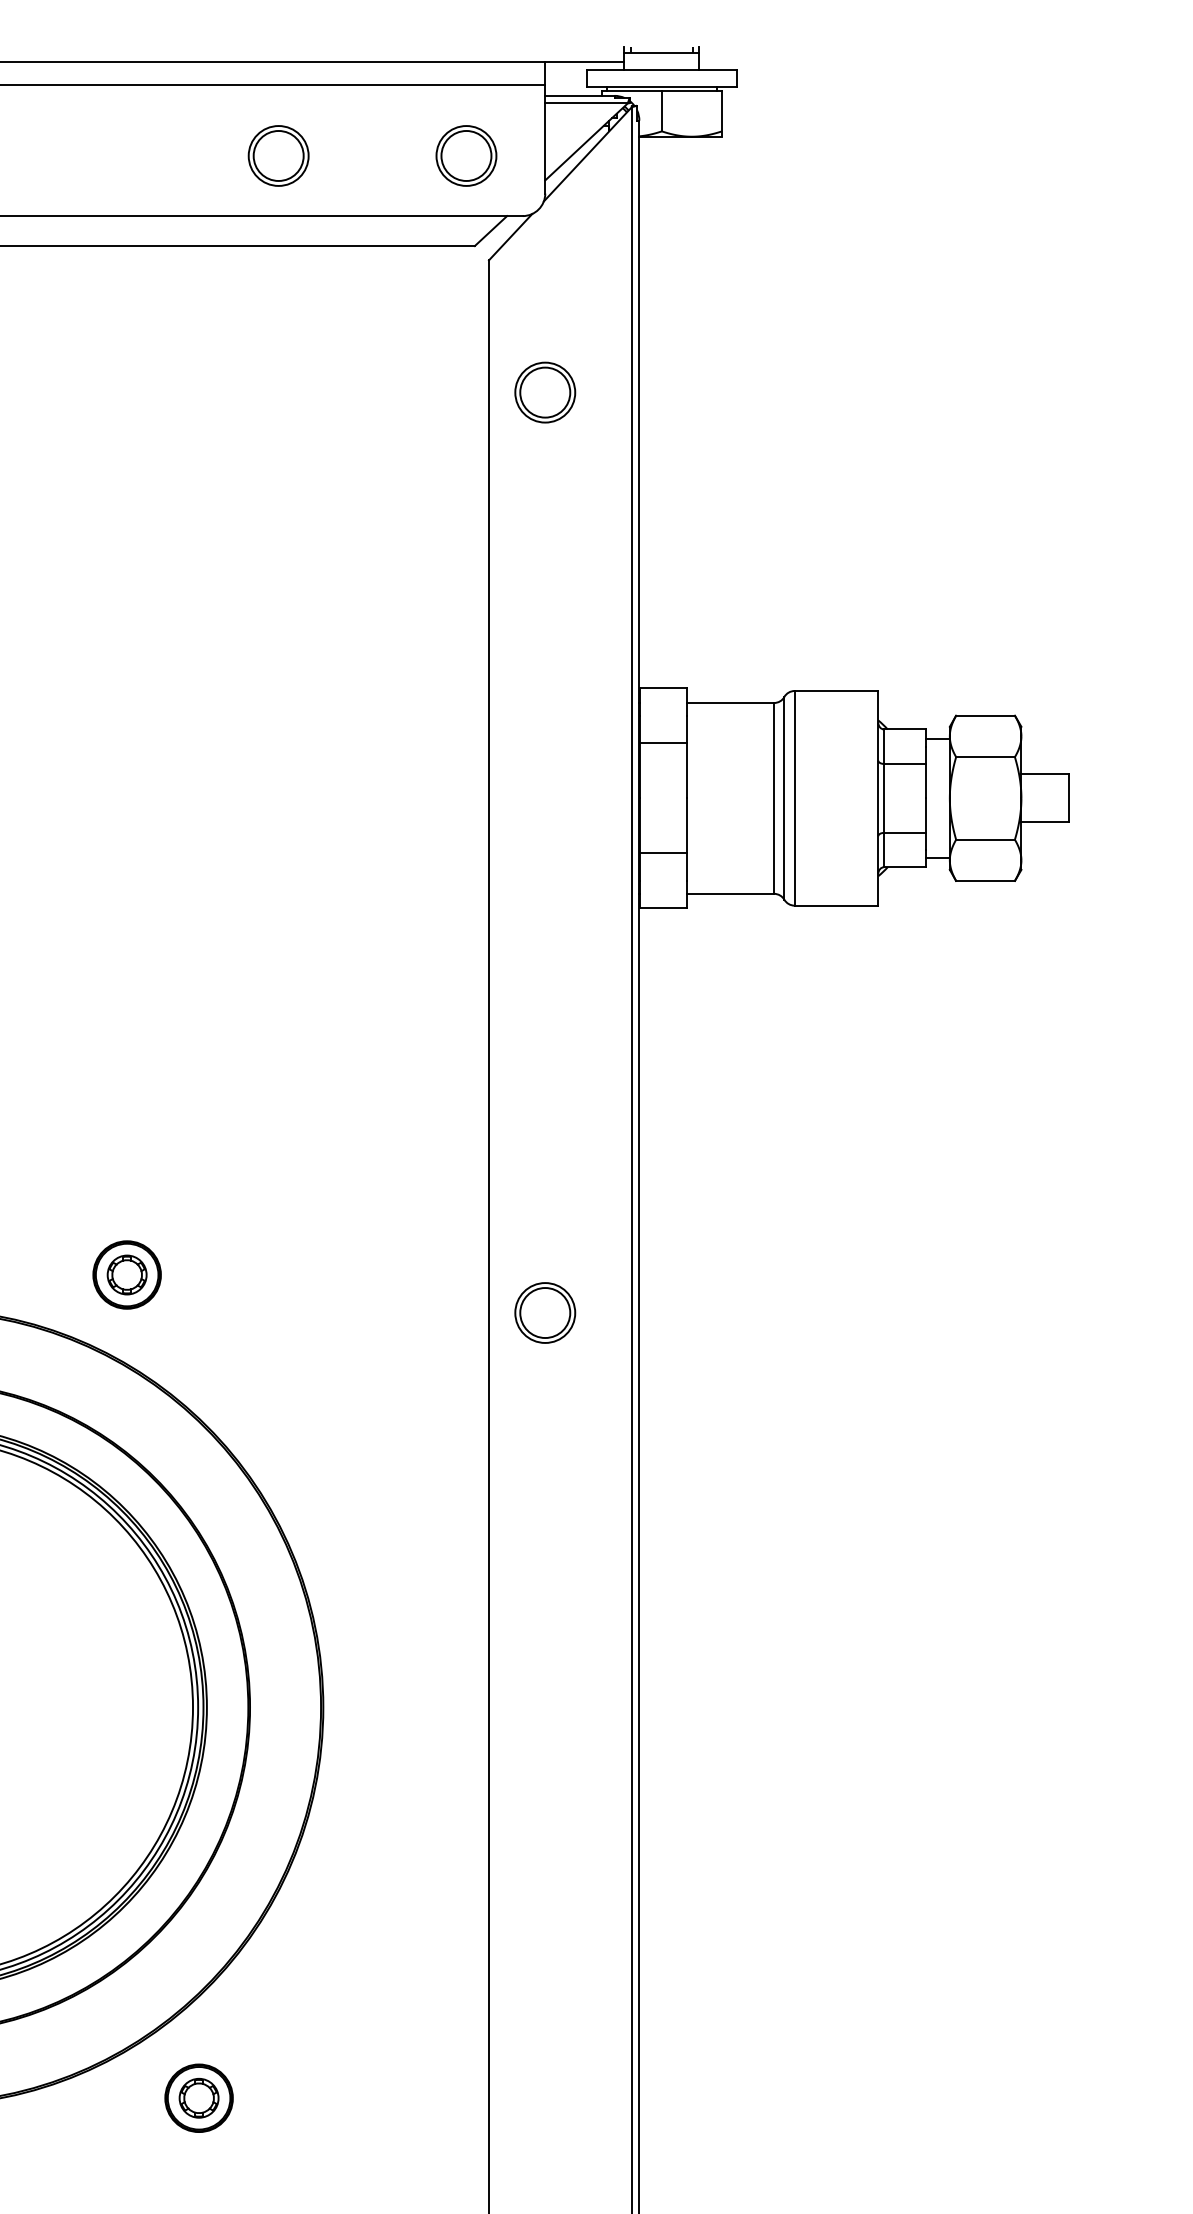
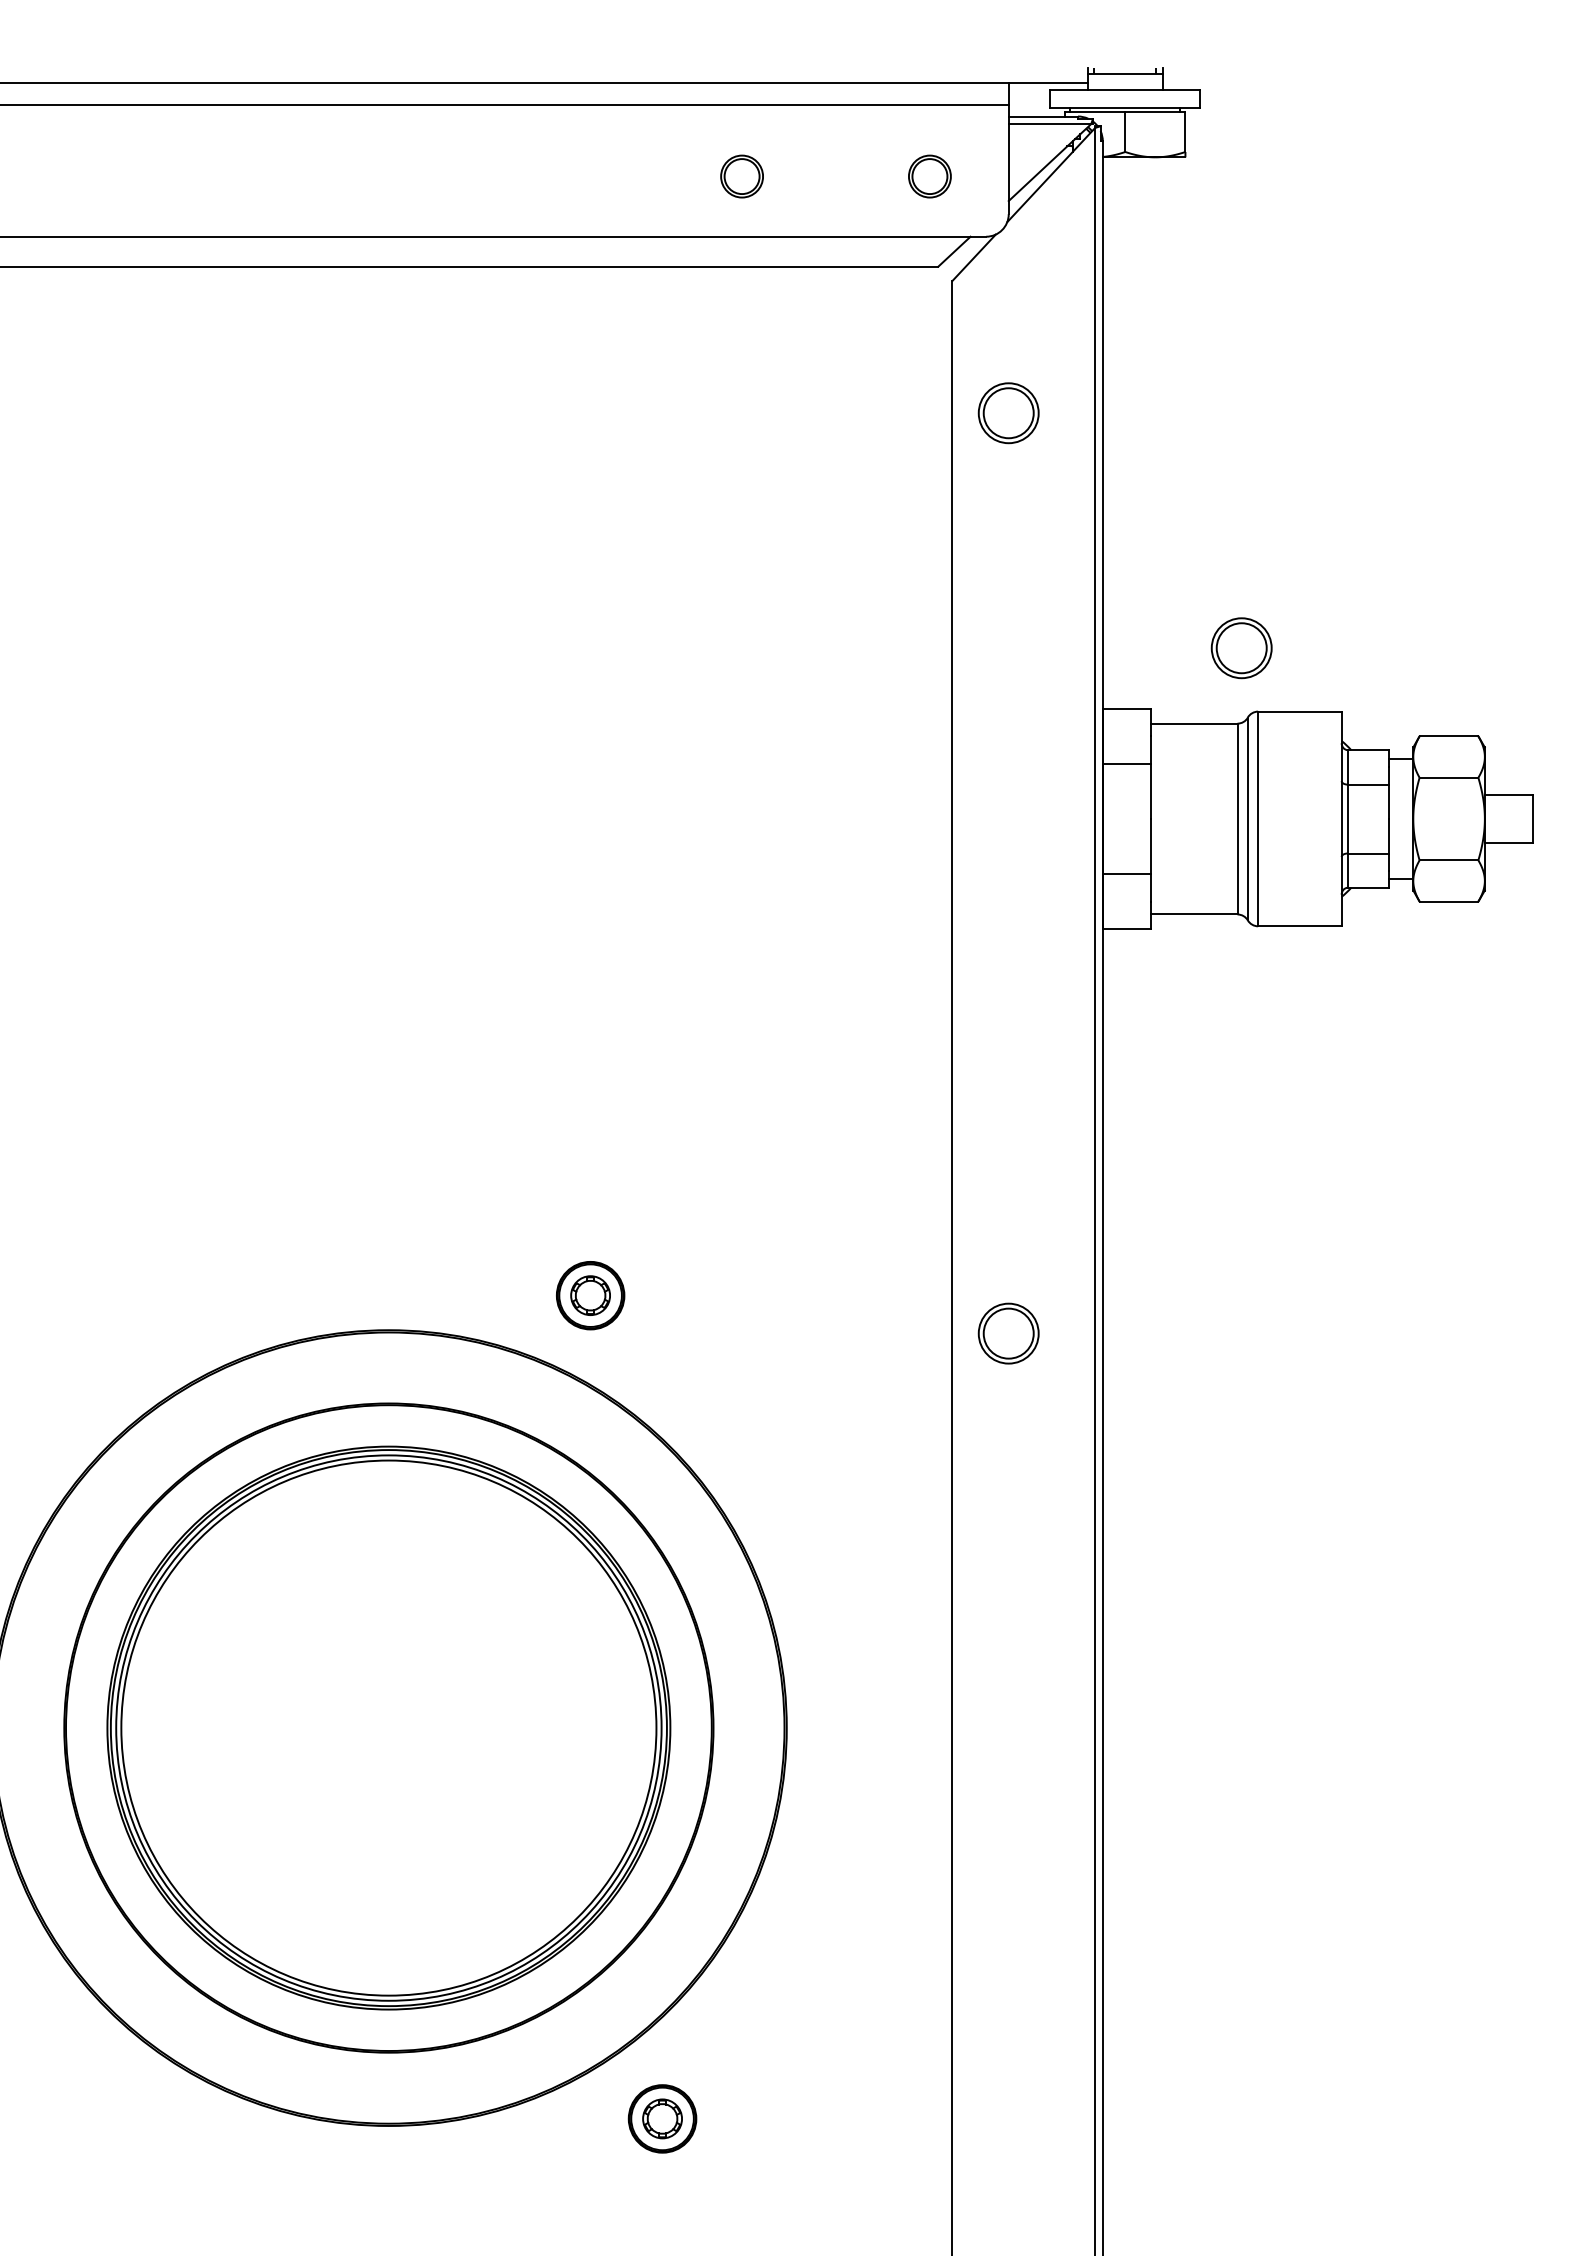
part: (278, 155) -> (741, 176), size x0.7
part: (466, 155) -> (929, 176), size x0.7
part: (778, 627) -> (1241, 648), added

